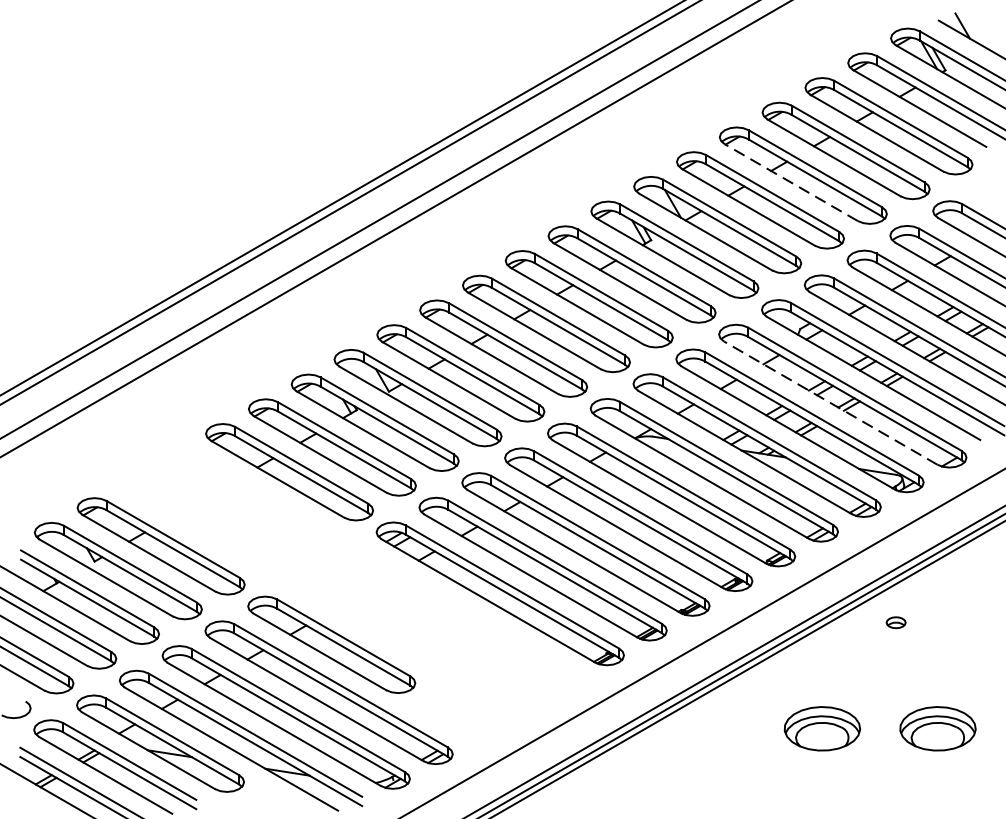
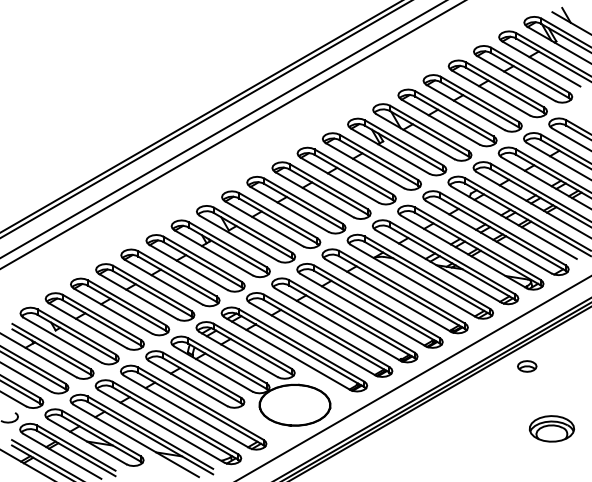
line: (791, 182) -> (465, 107), dashed -> solid
line: (830, 403) -> (488, 237), dashed -> solid
part: (340, 585) -> (200, 344), added
part: (896, 622) -> (527, 366), size x1.67
part: (821, 728) -> (483, 428), removed

